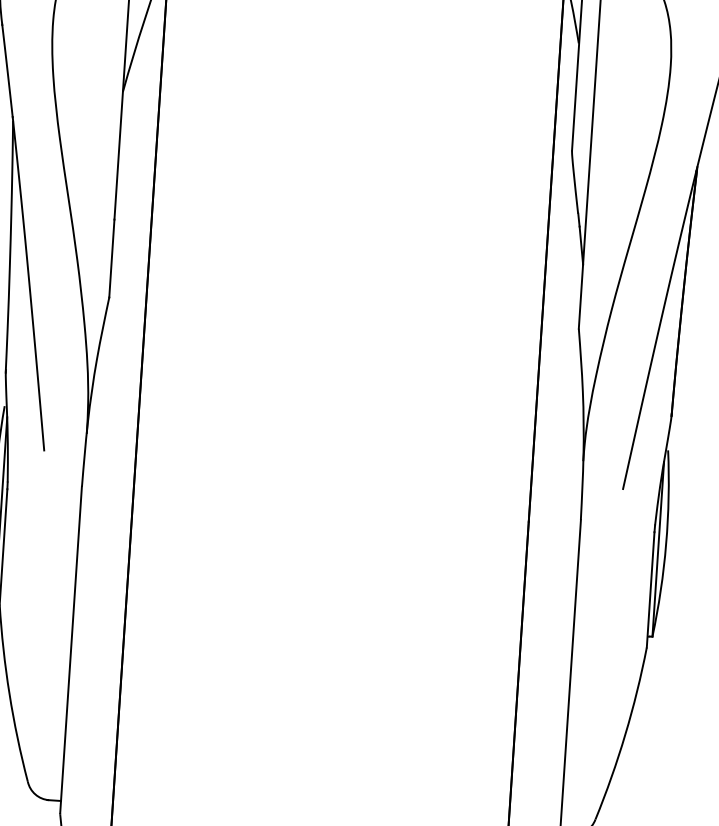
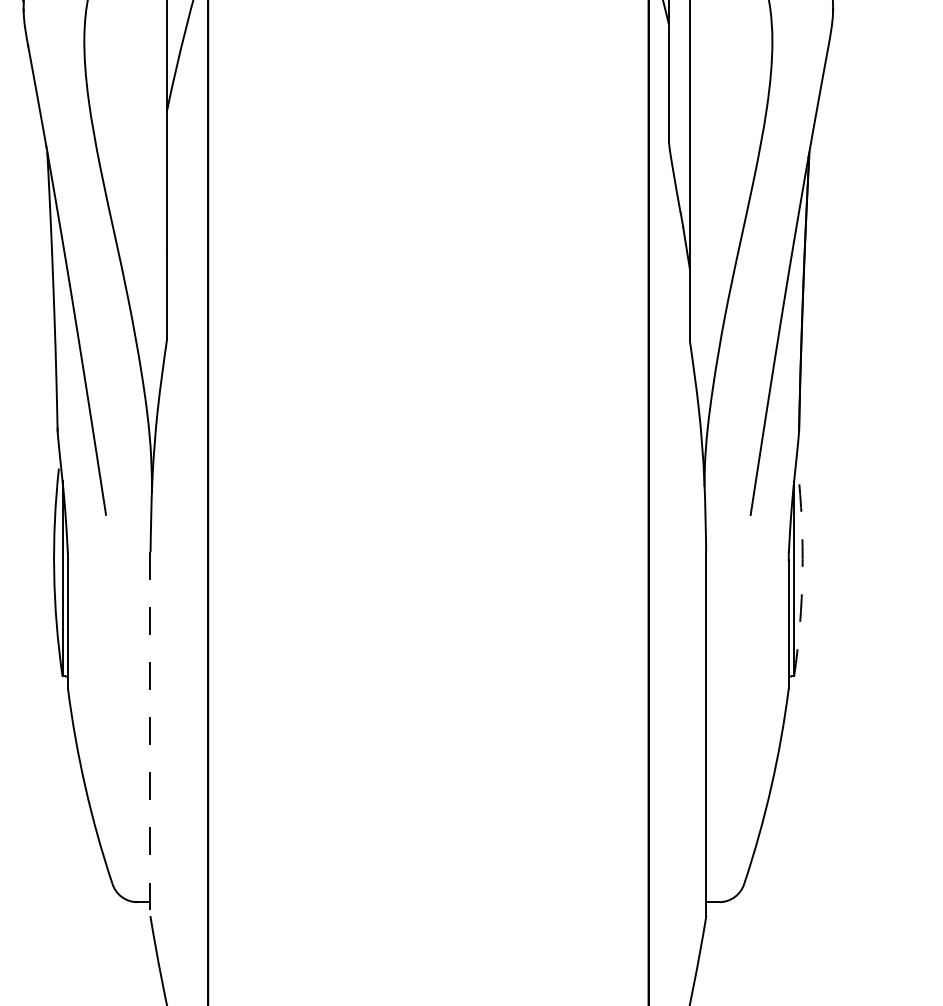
arc: (666, 543) -> (802, 572), solid -> dashed
line: (71, 650) -> (150, 734), solid -> dashed

